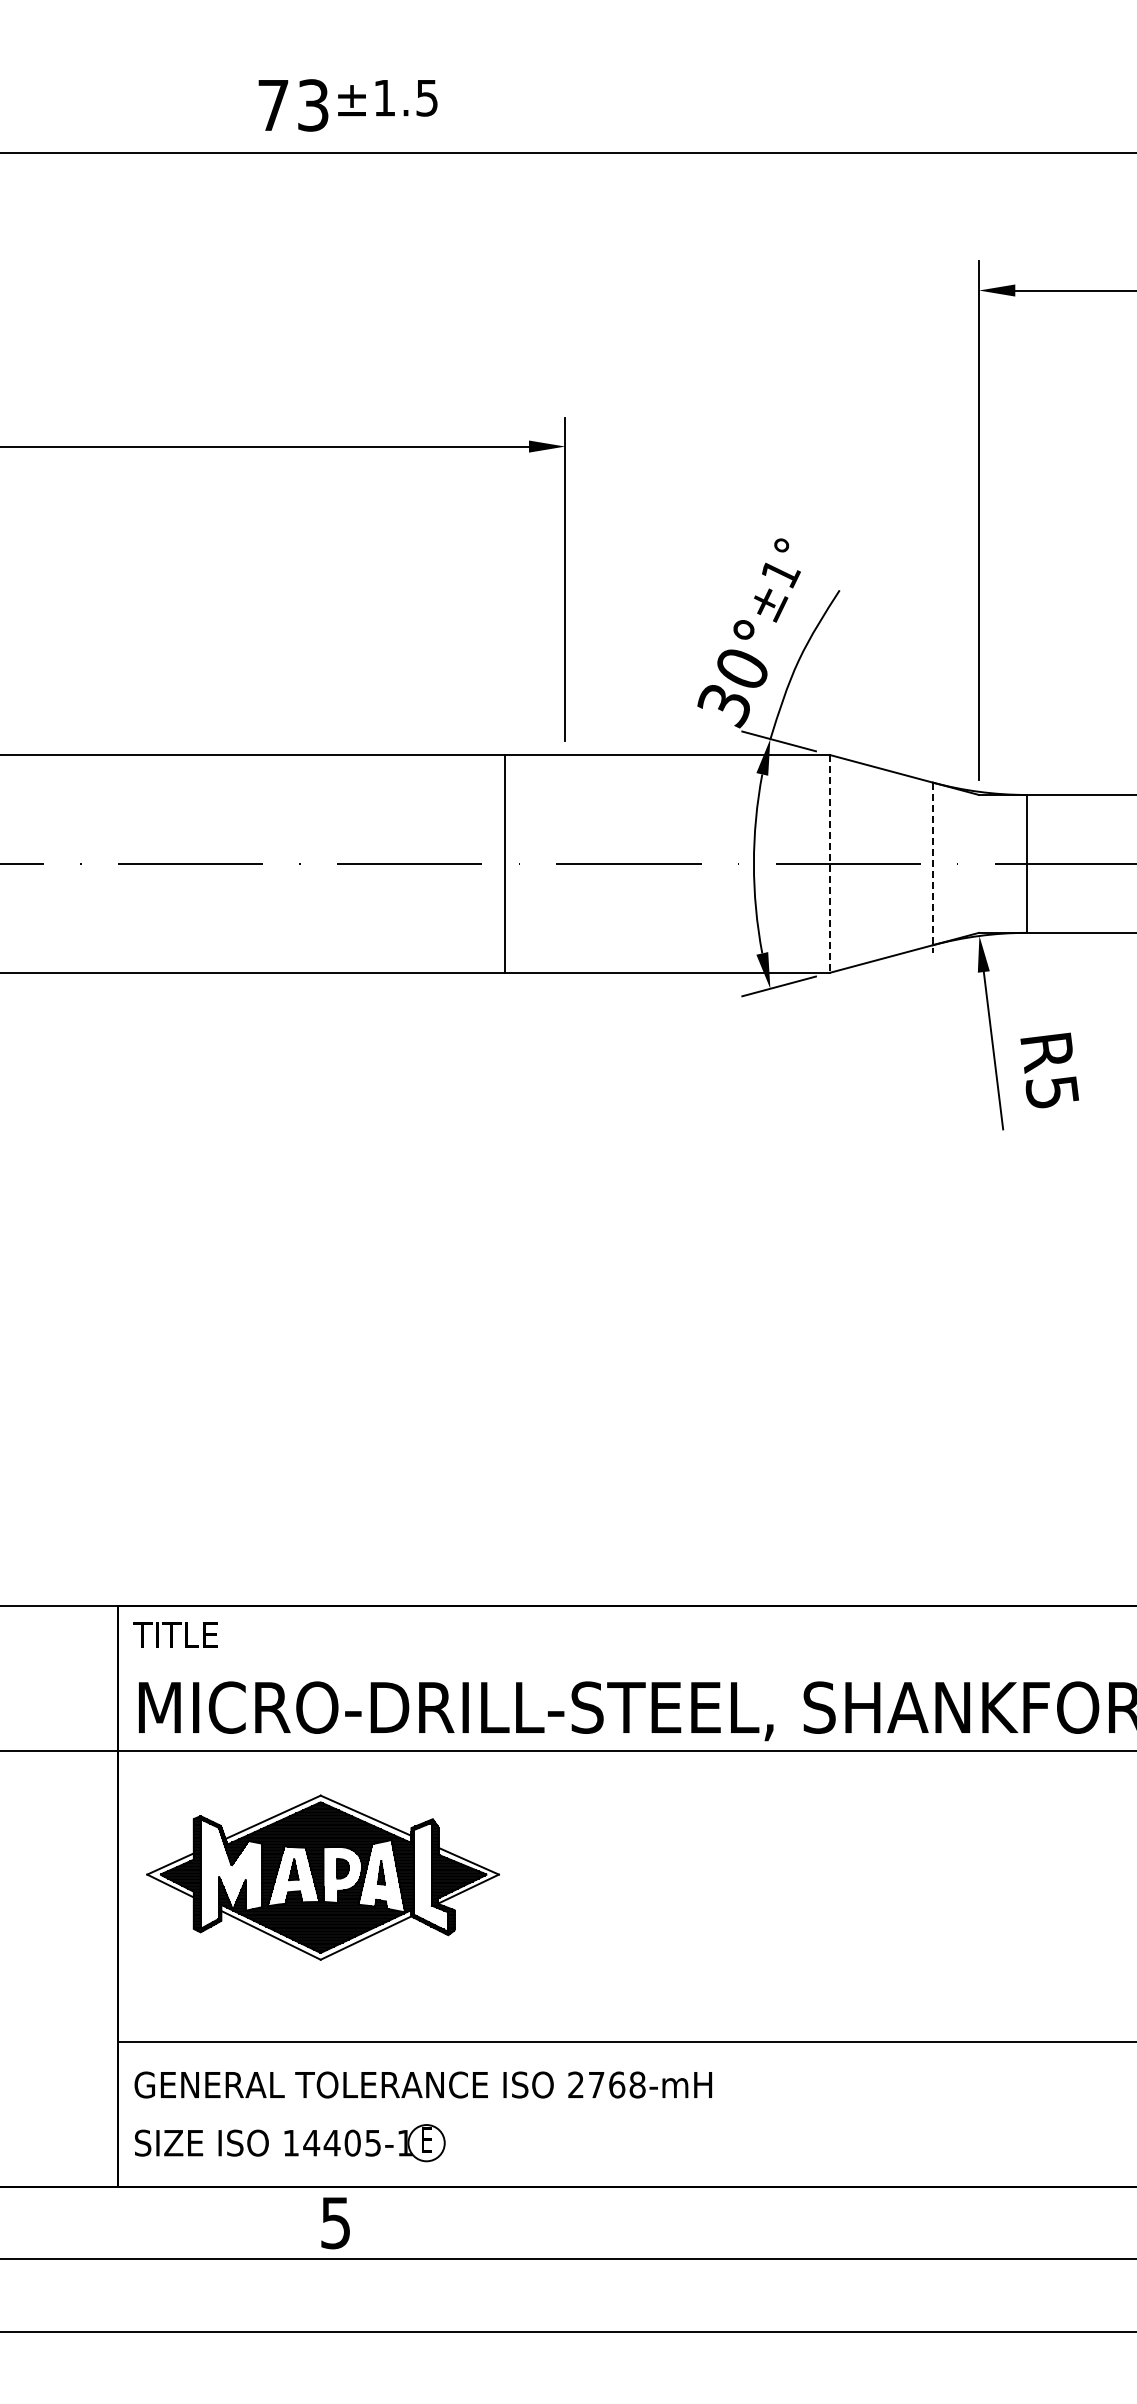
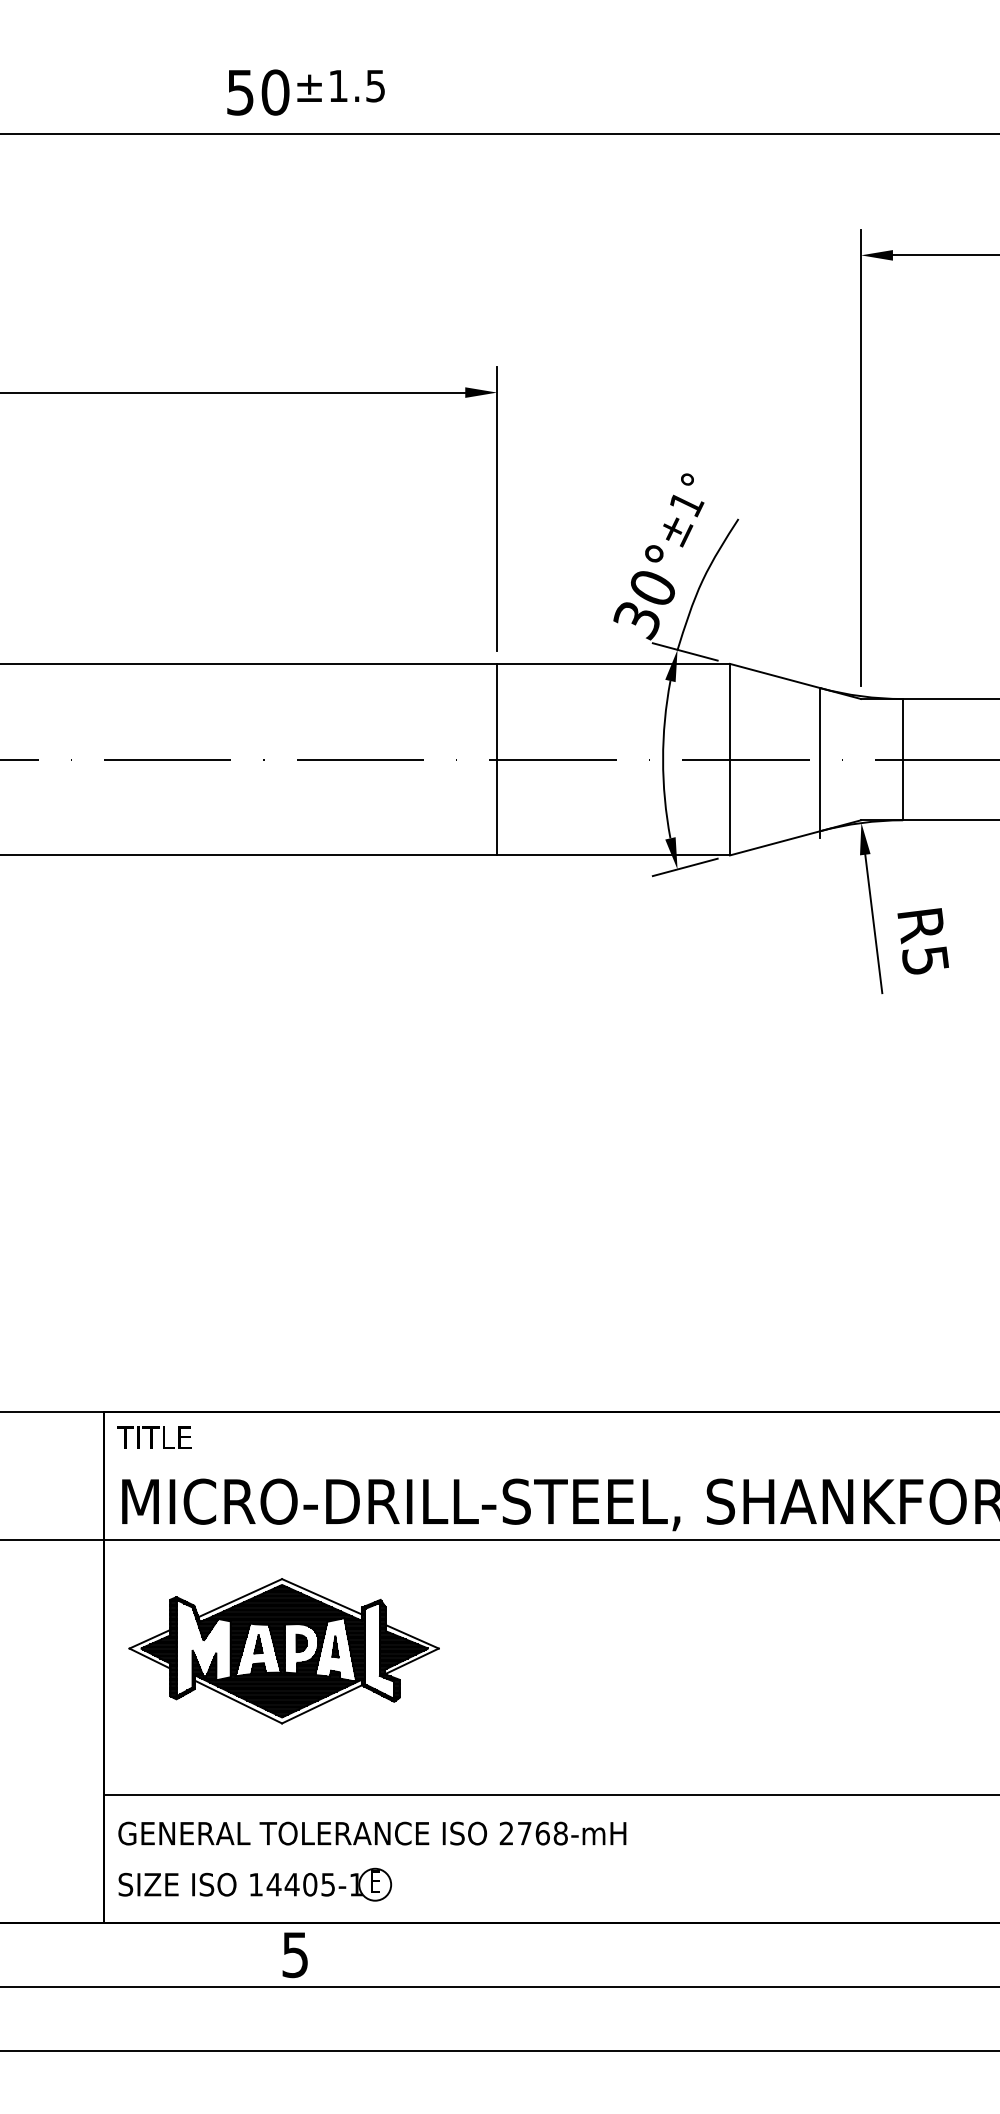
text: (293, 105) -> (258, 92), 73 -> 50
line: (505, 863) -> (497, 759), moved
line: (830, 863) -> (730, 759), dashed -> solid
line: (932, 867) -> (820, 762), dashed -> solid

